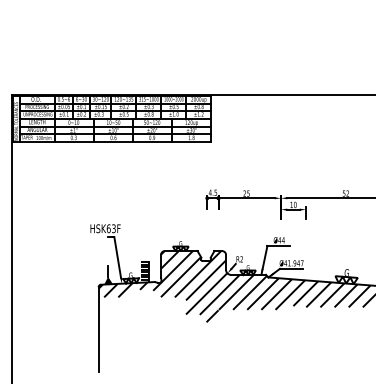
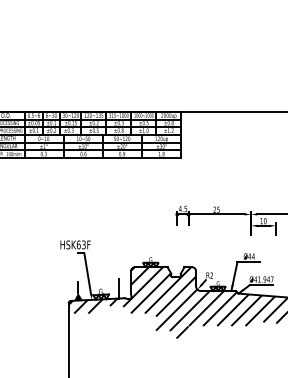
hatch: (144, 270) -> (114, 286), removed

